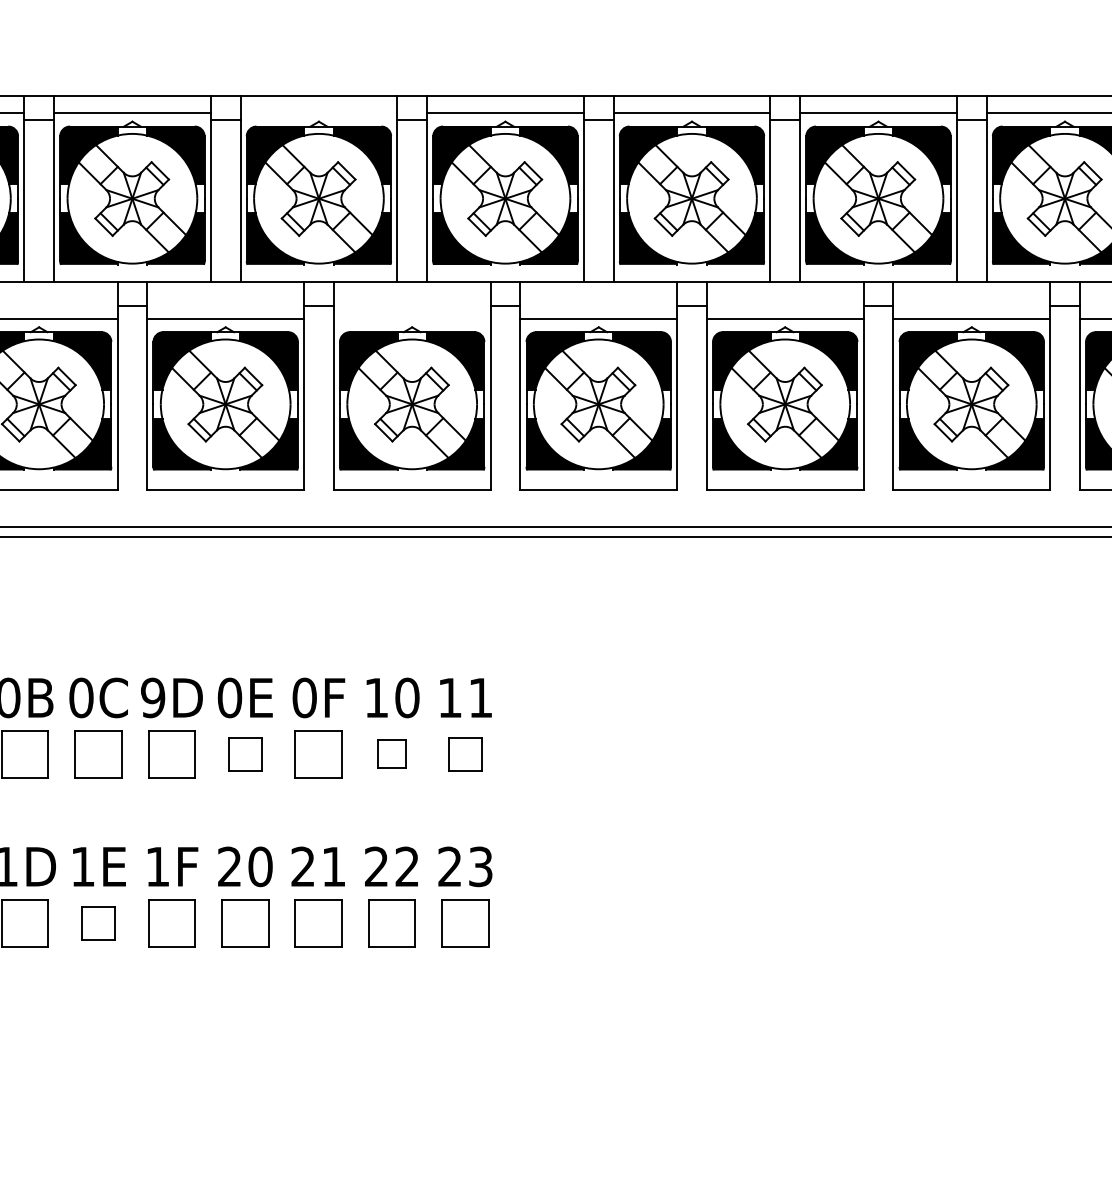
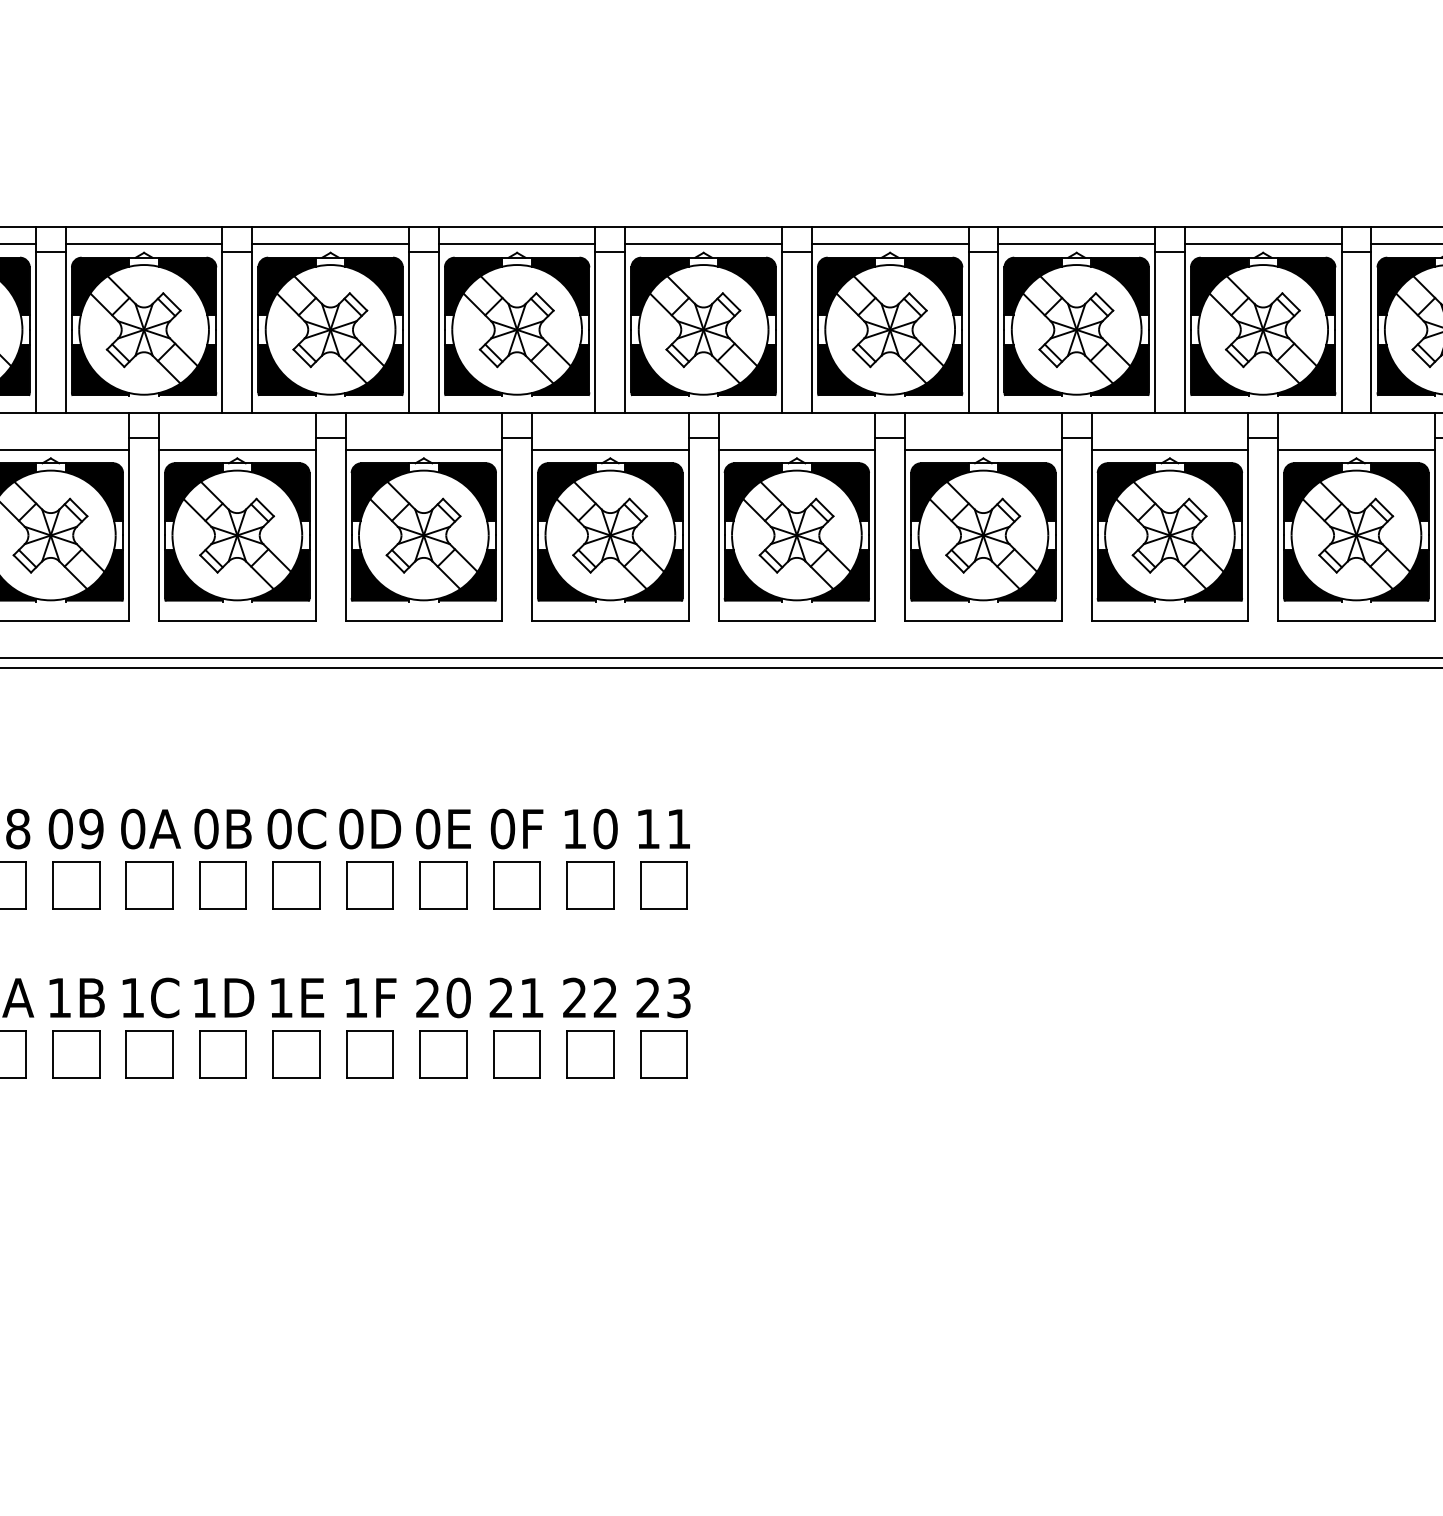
line: (318, 113) -> (516, 244), added
line: (412, 318) -> (610, 449), added
text: (153, 698) -> (351, 829), 9D -> 0D
part: (245, 754) -> (443, 885), size x1.43
part: (392, 754) -> (590, 885), size x1.67
part: (465, 754) -> (663, 885), size x1.43
part: (98, 923) -> (296, 1054), size x1.43

